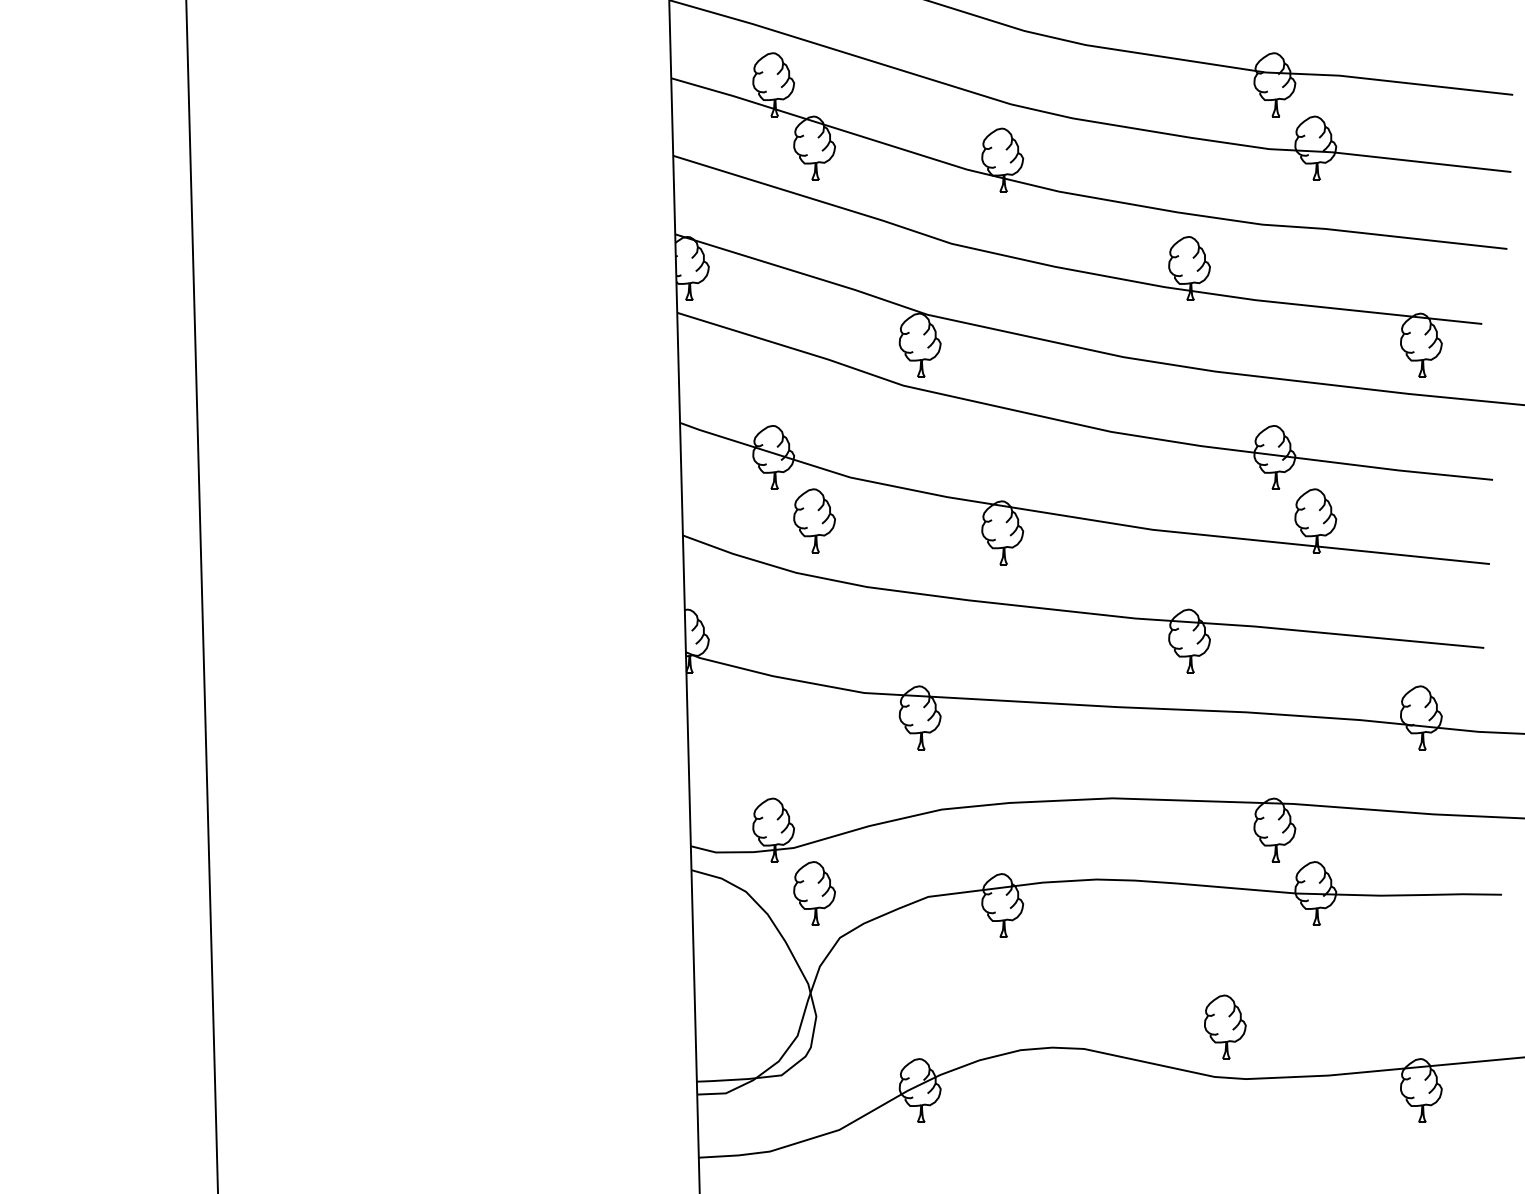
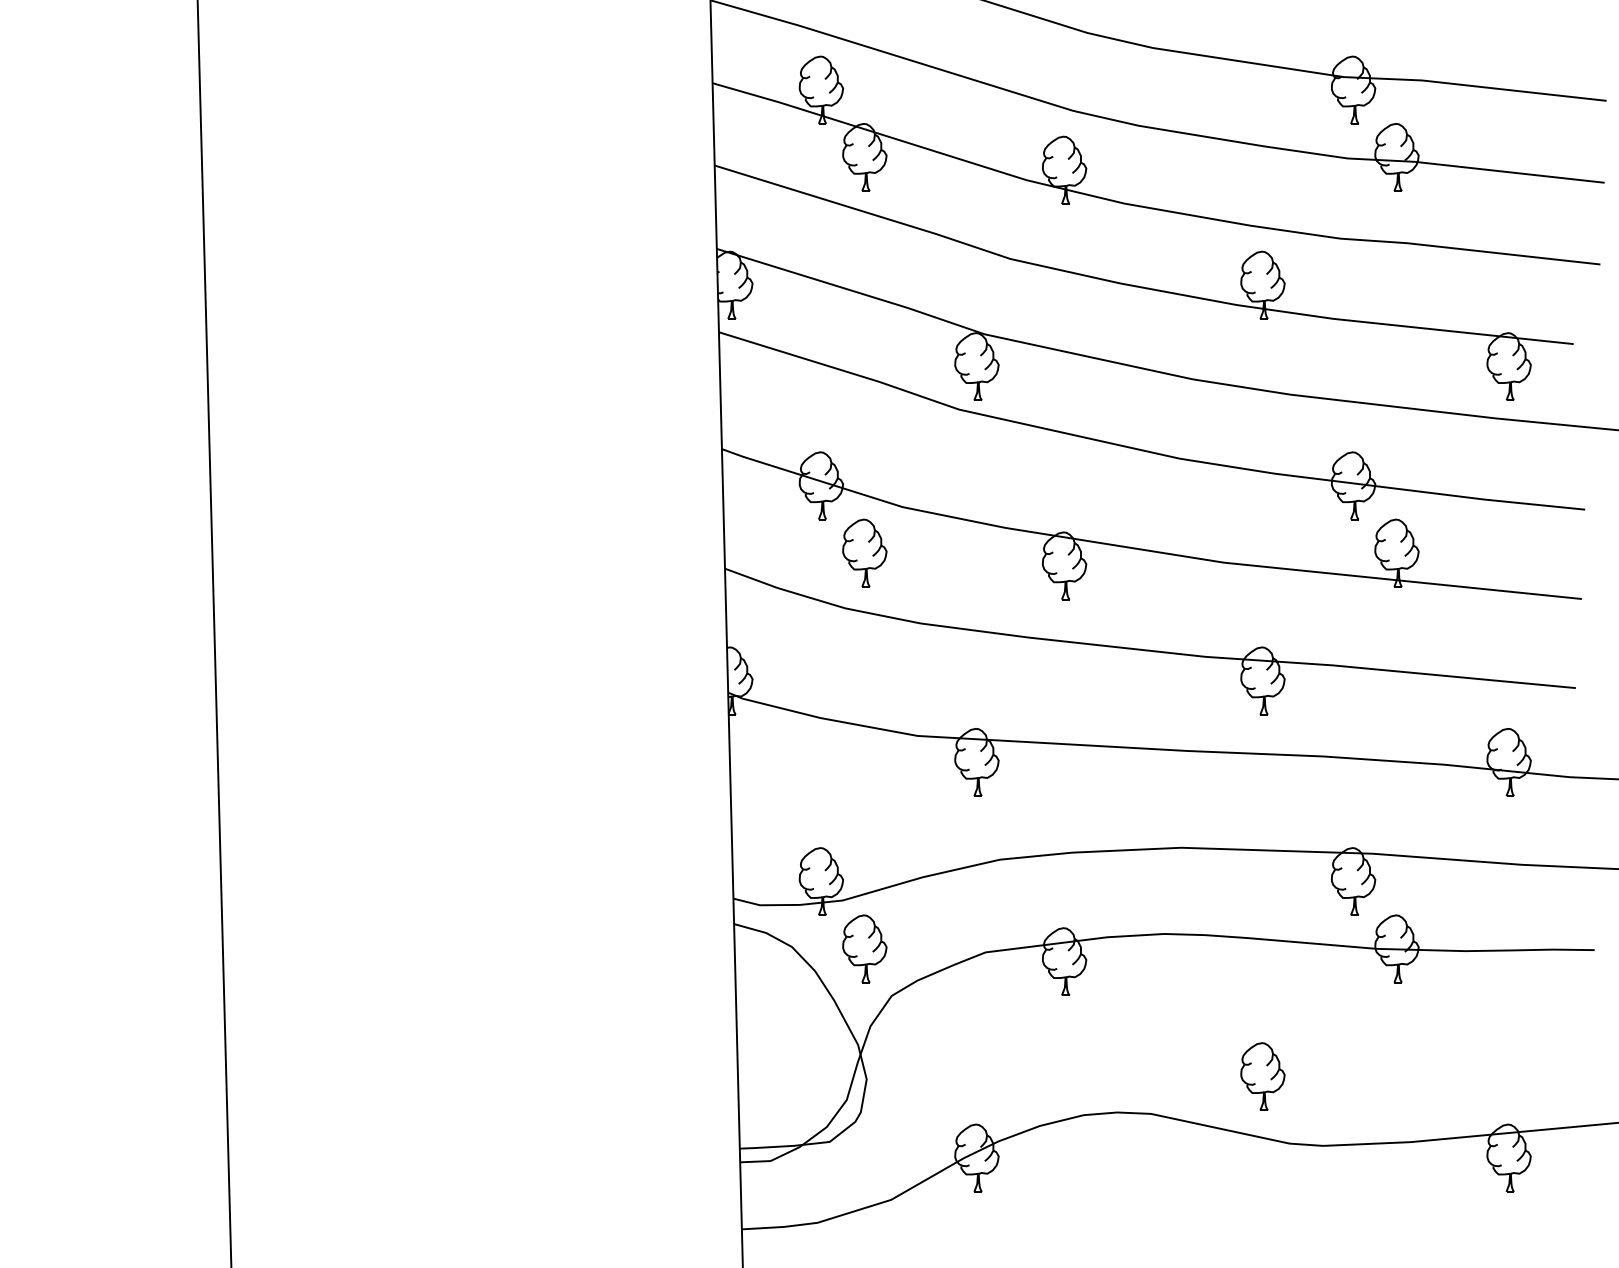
part: (1224, 1026) -> (1262, 1076), moved

